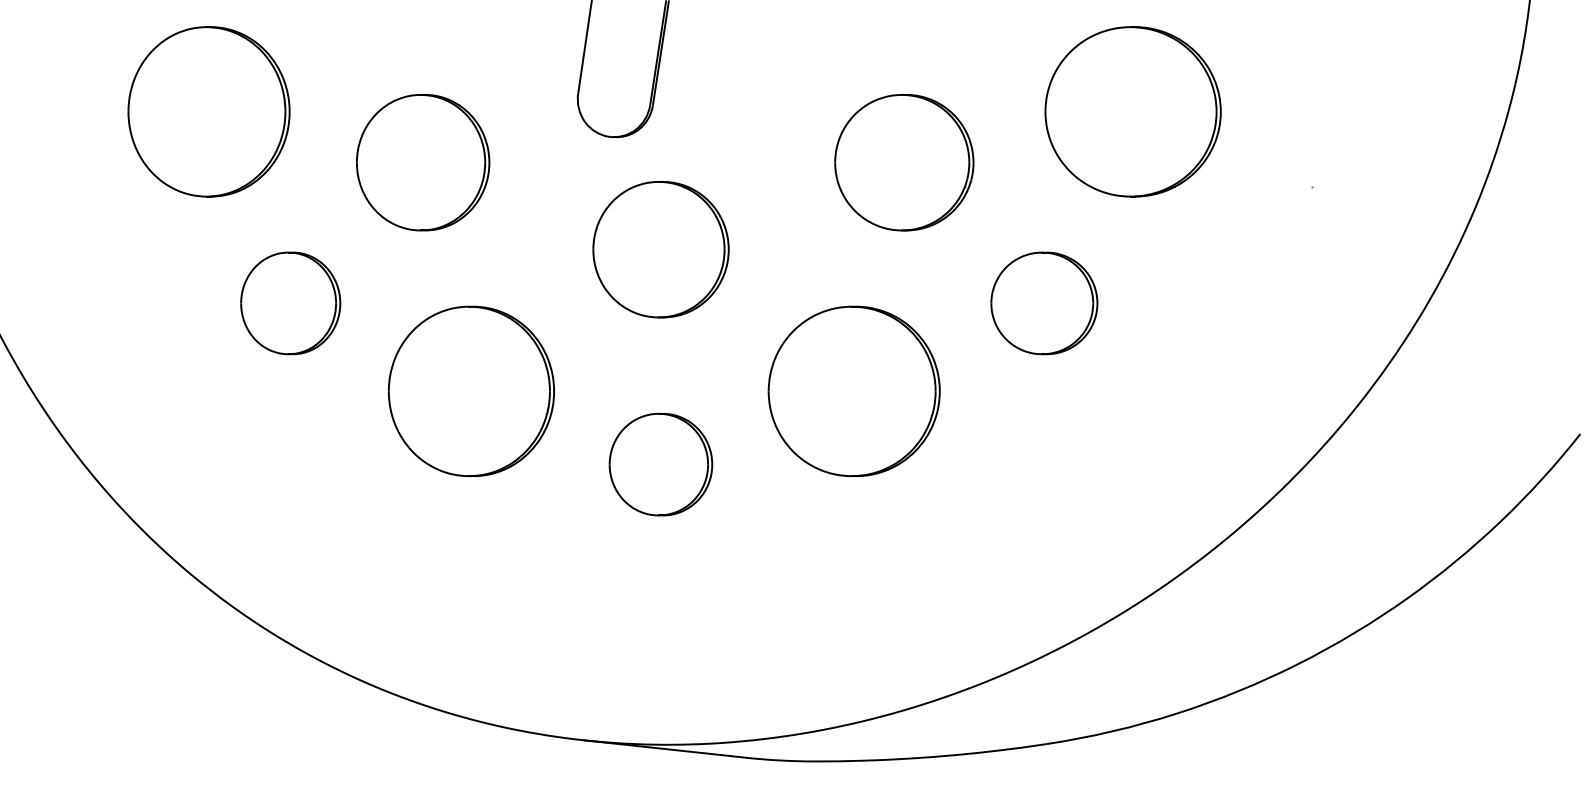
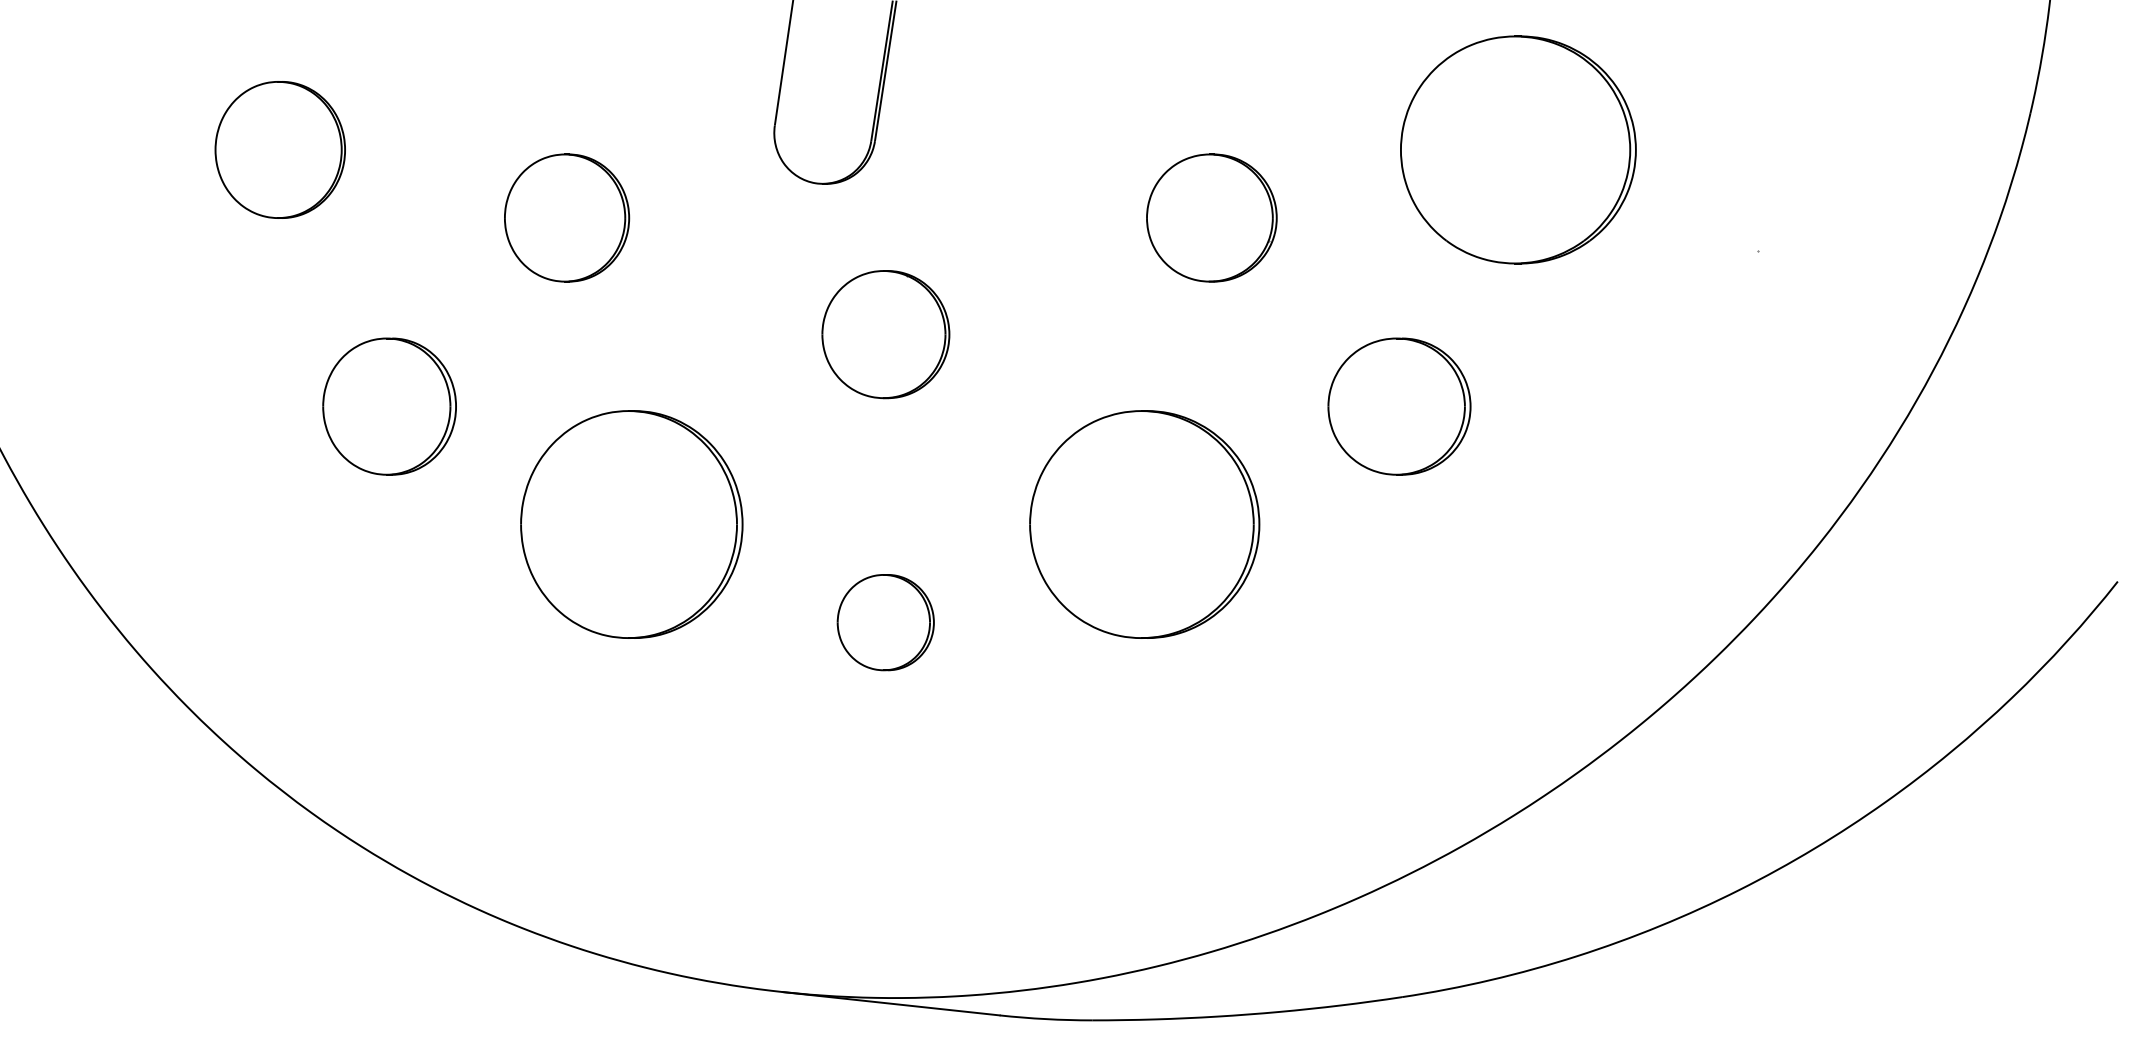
part: (209, 111) -> (280, 149), size x0.6
part: (422, 162) -> (566, 217), size x0.7
part: (904, 162) -> (1211, 217), size x0.7
part: (660, 249) -> (885, 334), size x0.7
part: (660, 464) -> (885, 622), size x0.7

